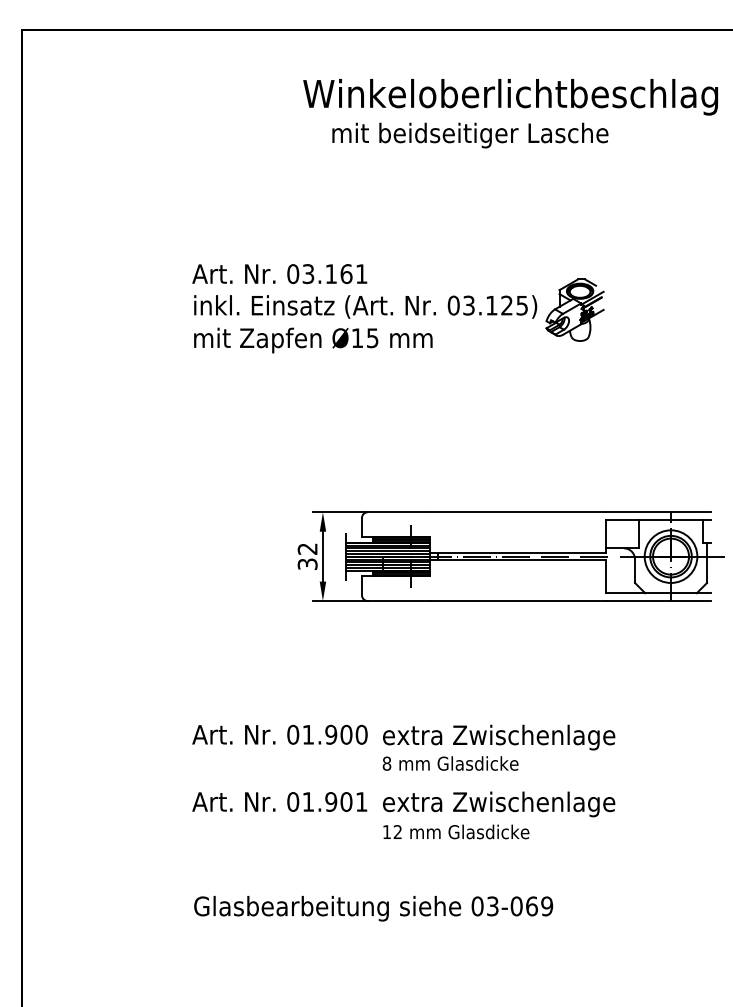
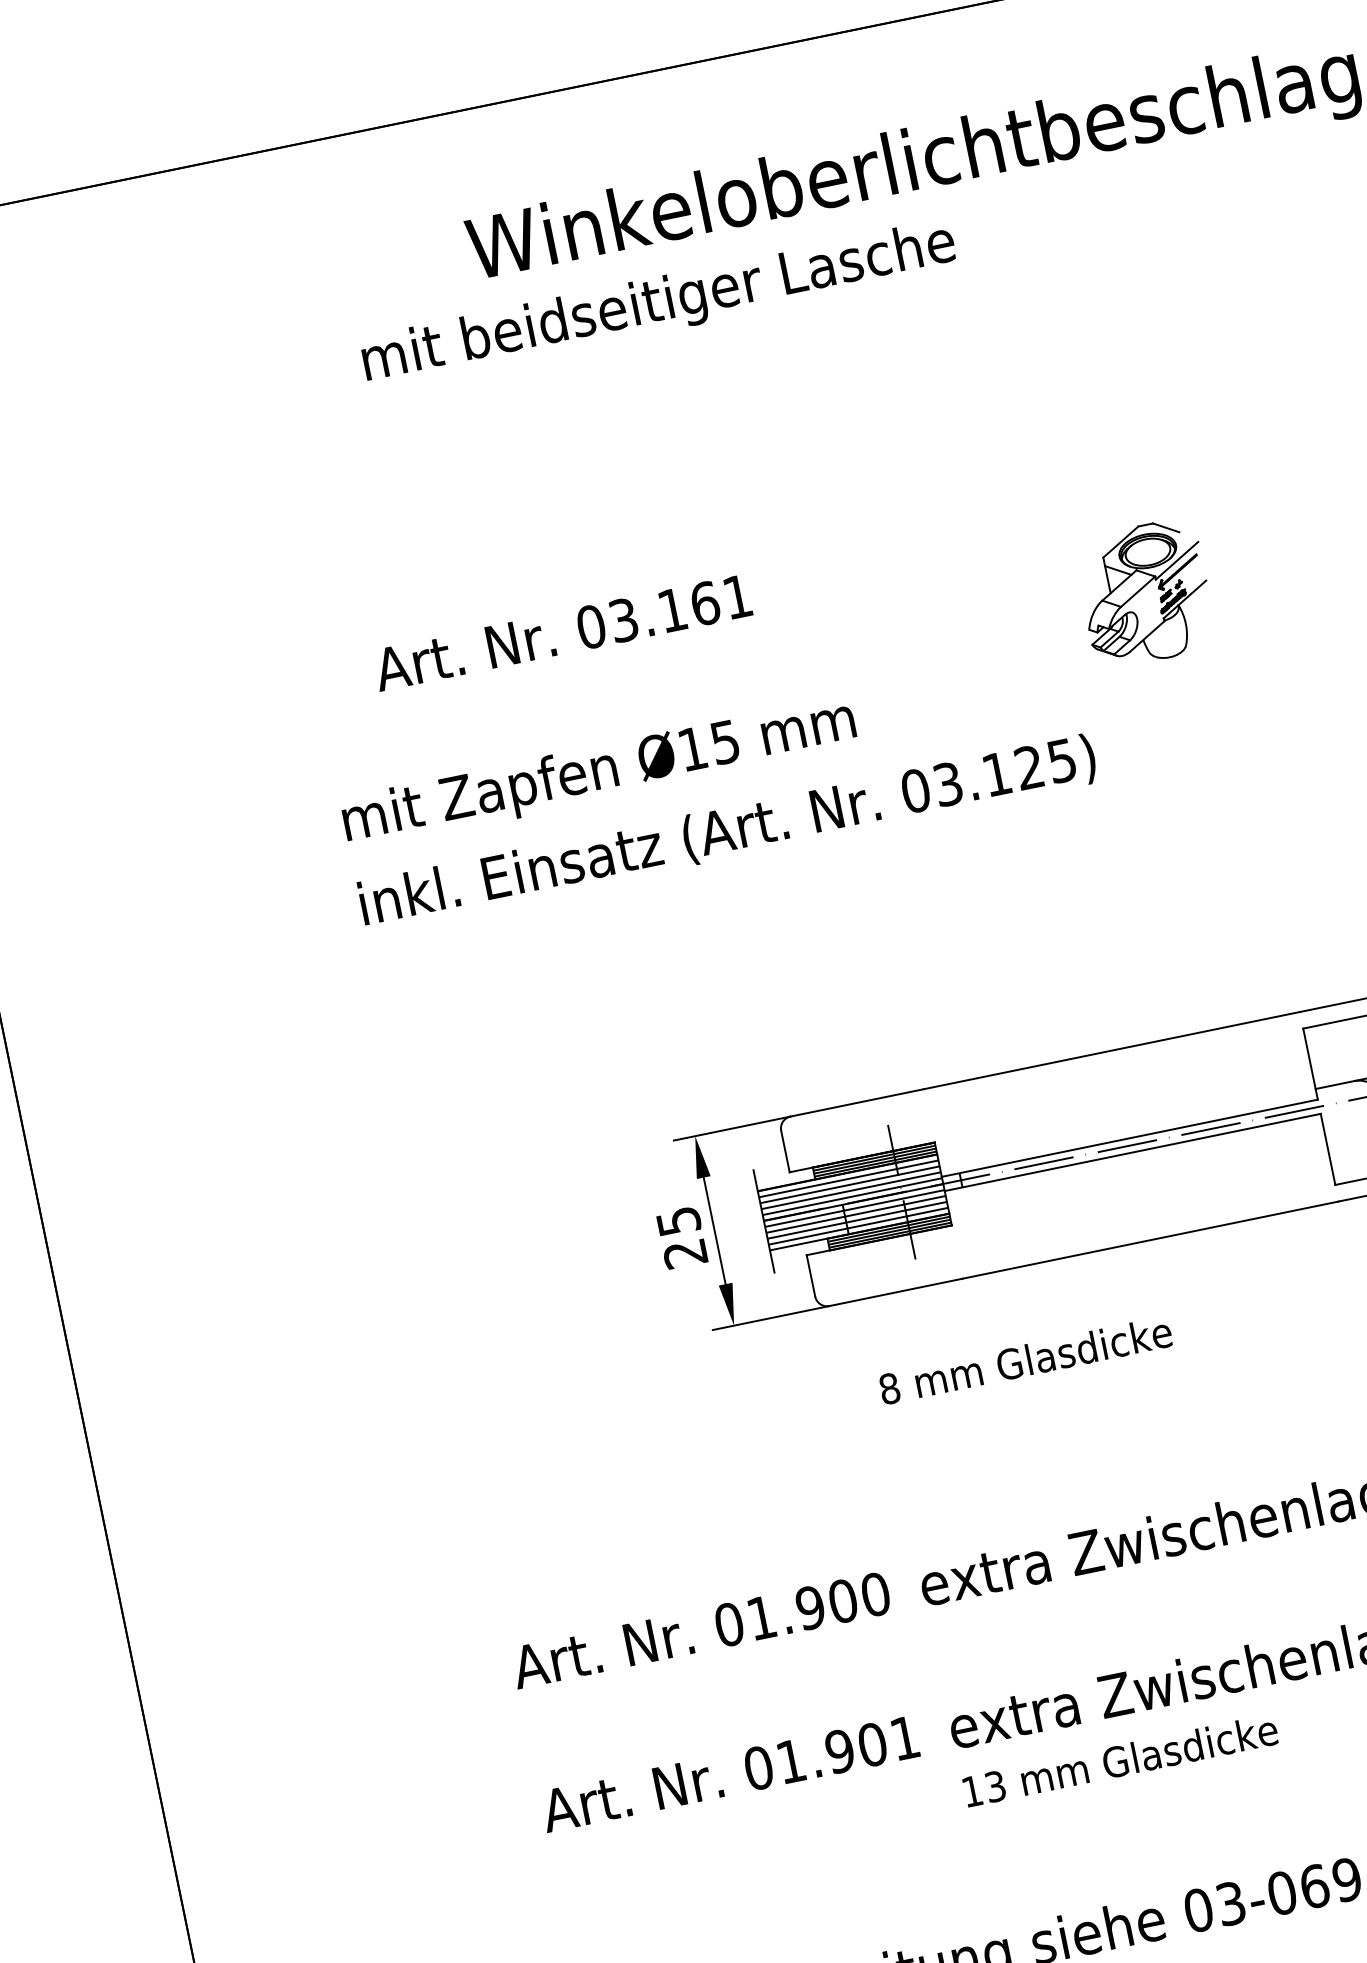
text: (470, 135) -> (659, 304), moved
text: (279, 274) -> (562, 633), moved
text: (365, 306) -> (727, 831), moved
text: (307, 556) -> (681, 1237), 32 -> 25
text: (450, 763) -> (1025, 1360), moved
text: (397, 832) -> (994, 1787), 12 -> 13

